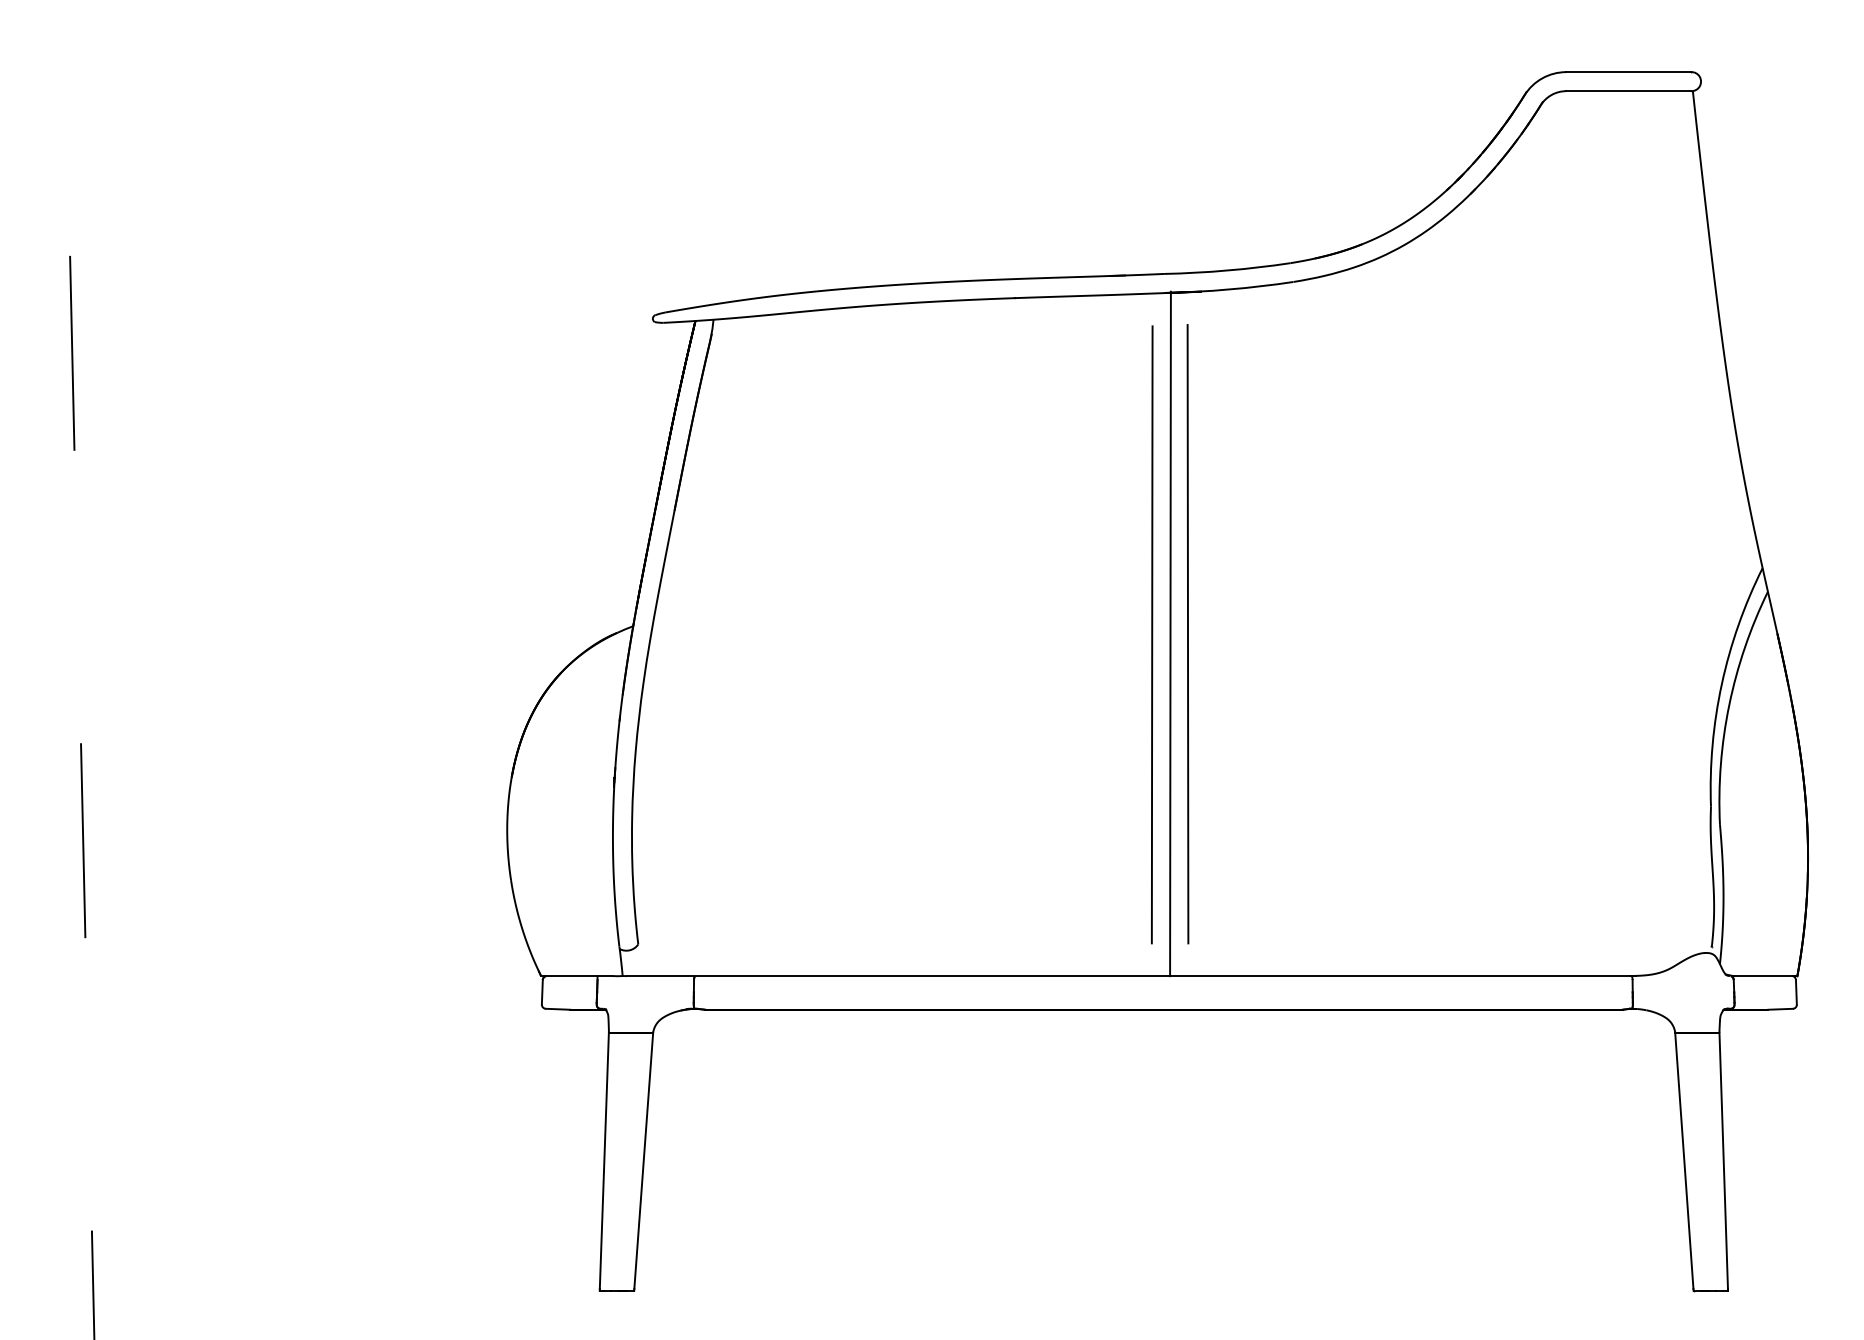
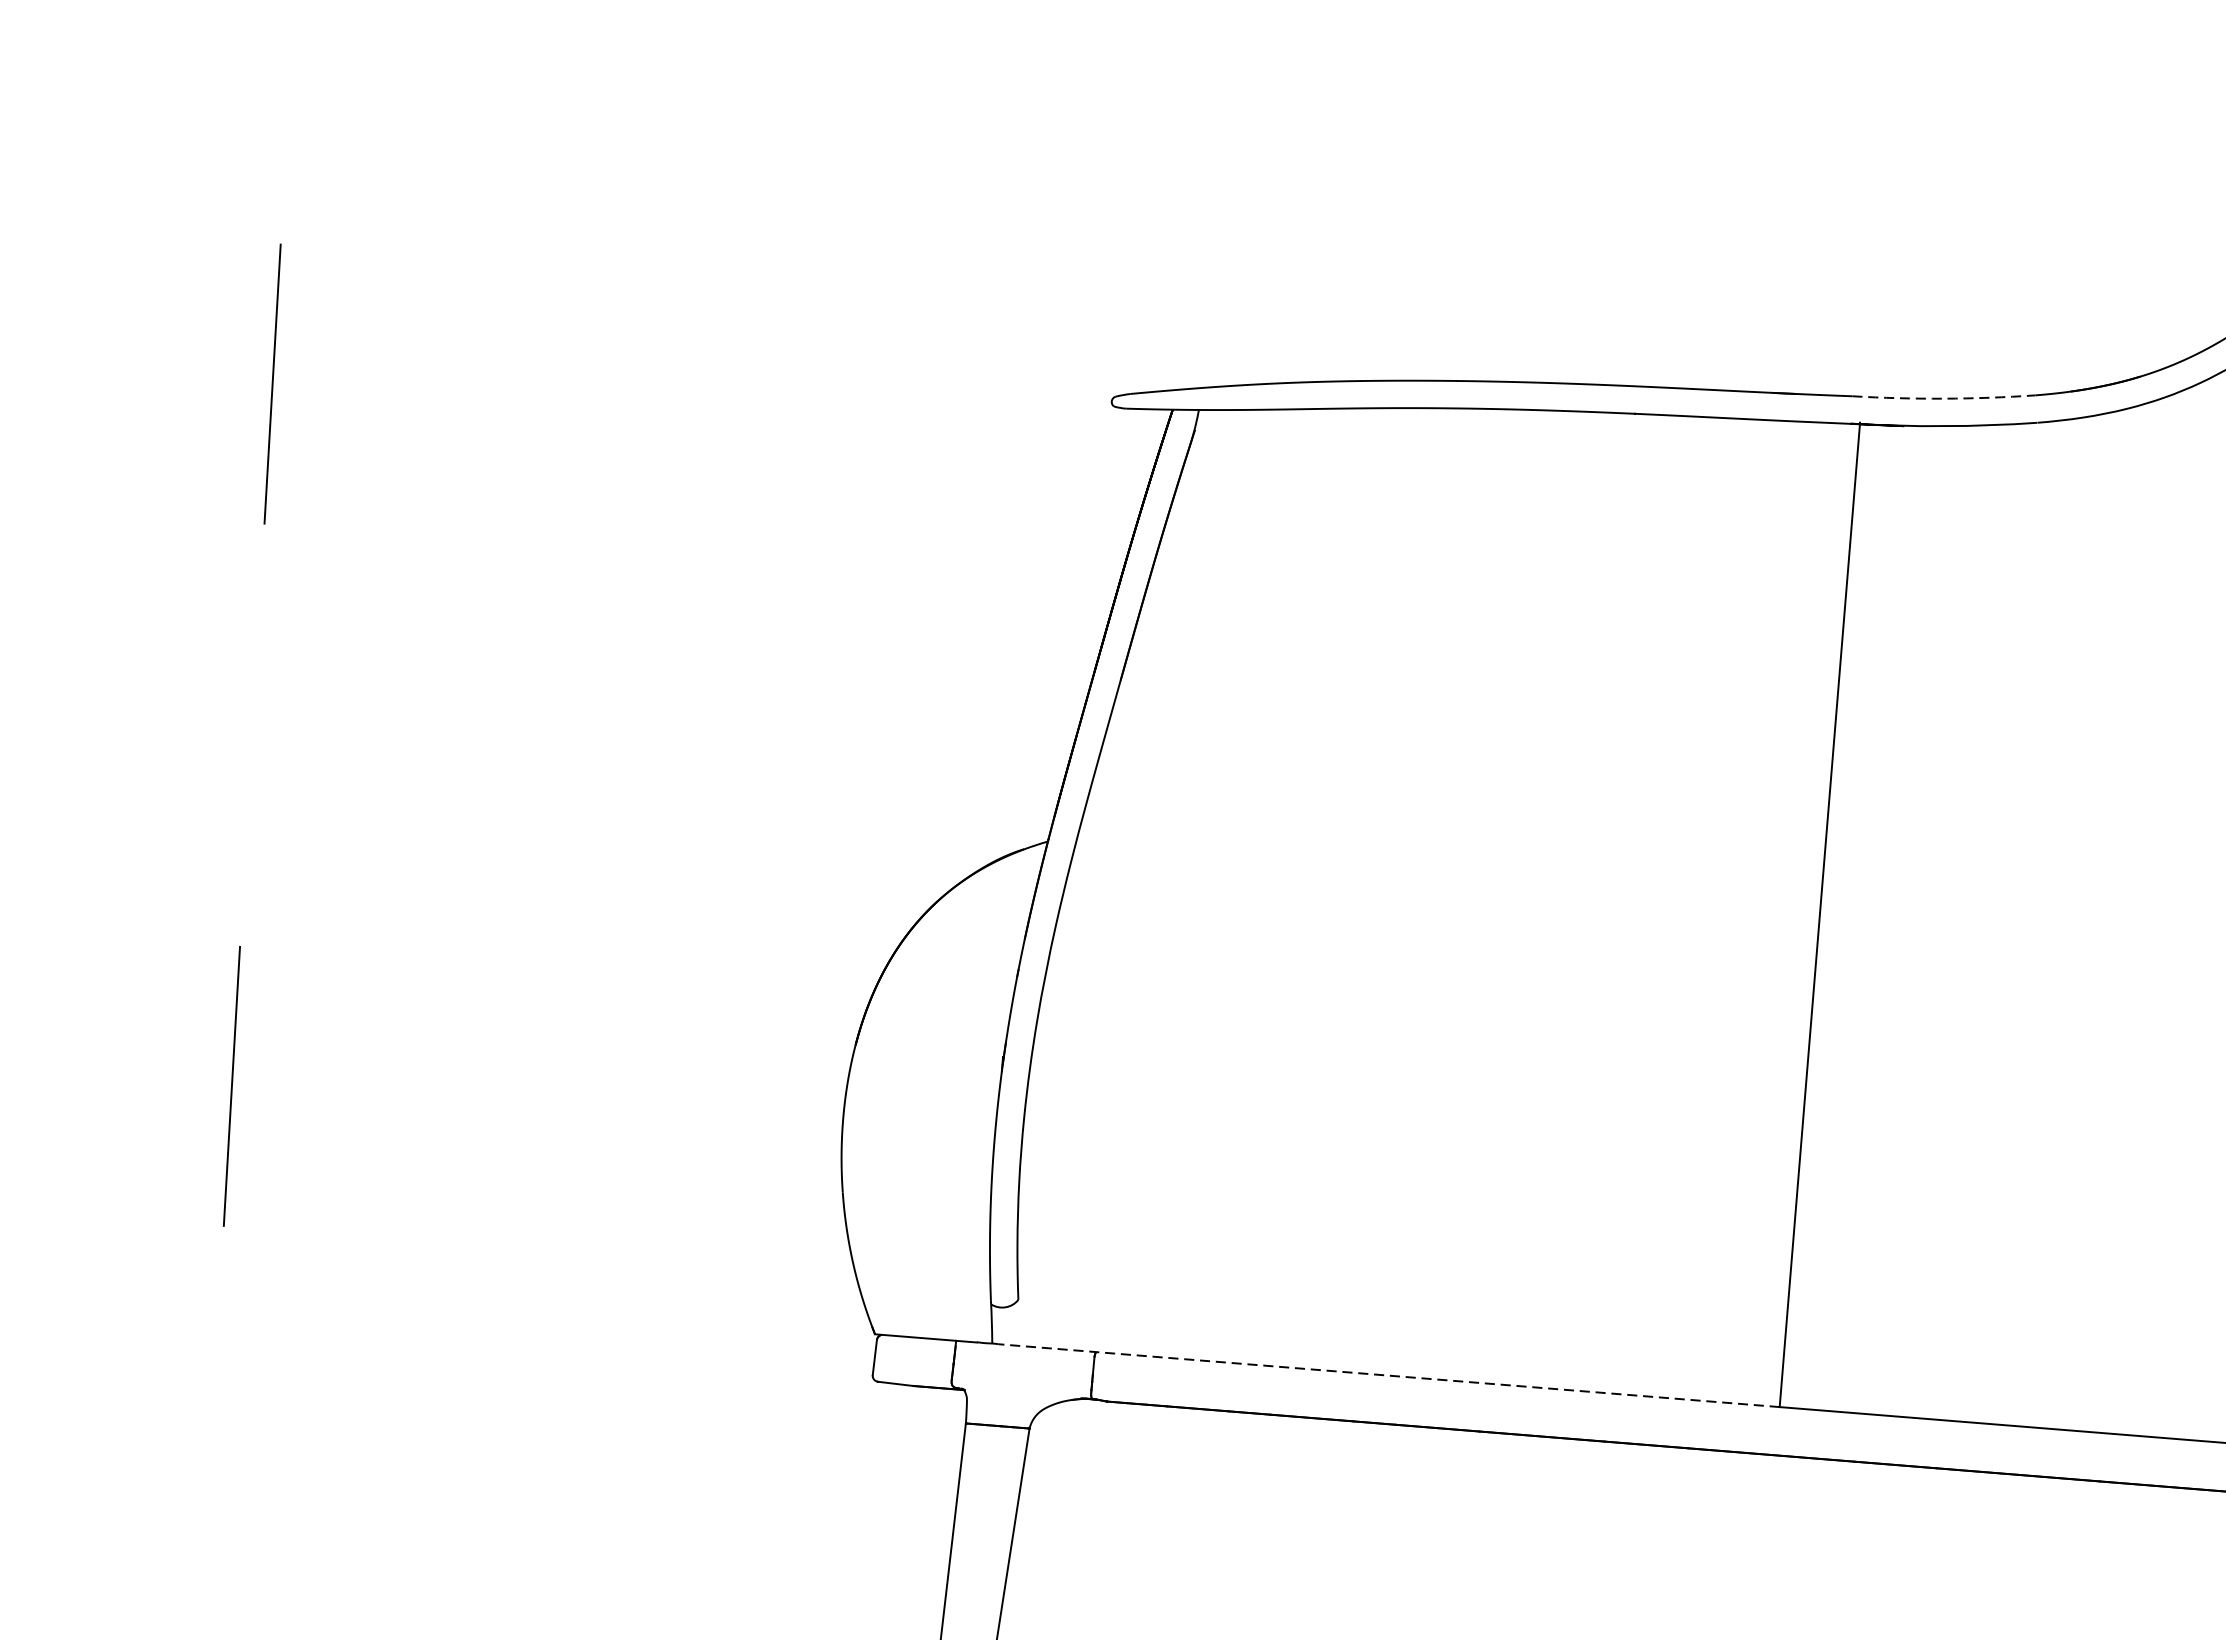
arc: (1227, 270) -> (1943, 398), solid -> dashed
line: (1151, 634) -> (1792, 913), removed
line: (1187, 634) -> (1844, 917), removed
line: (898, 976) -> (1388, 1376), solid -> dashed

